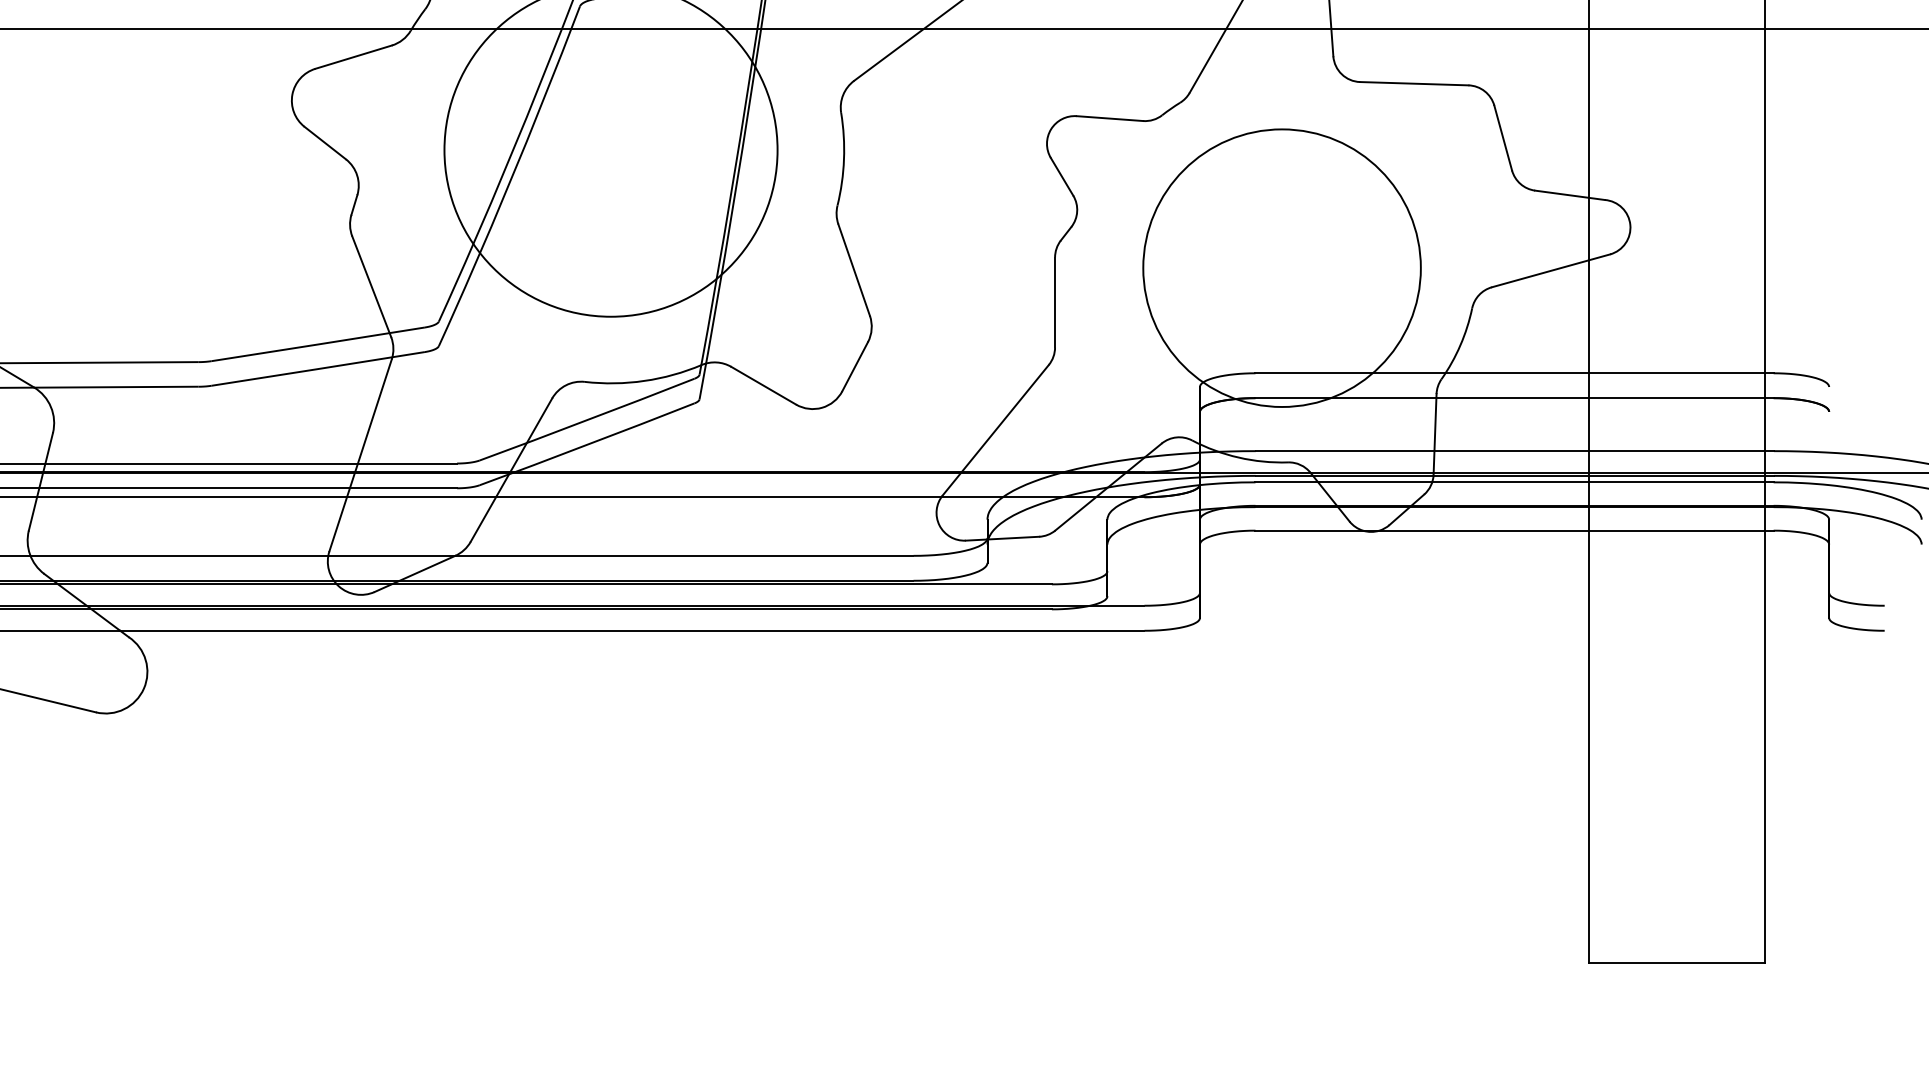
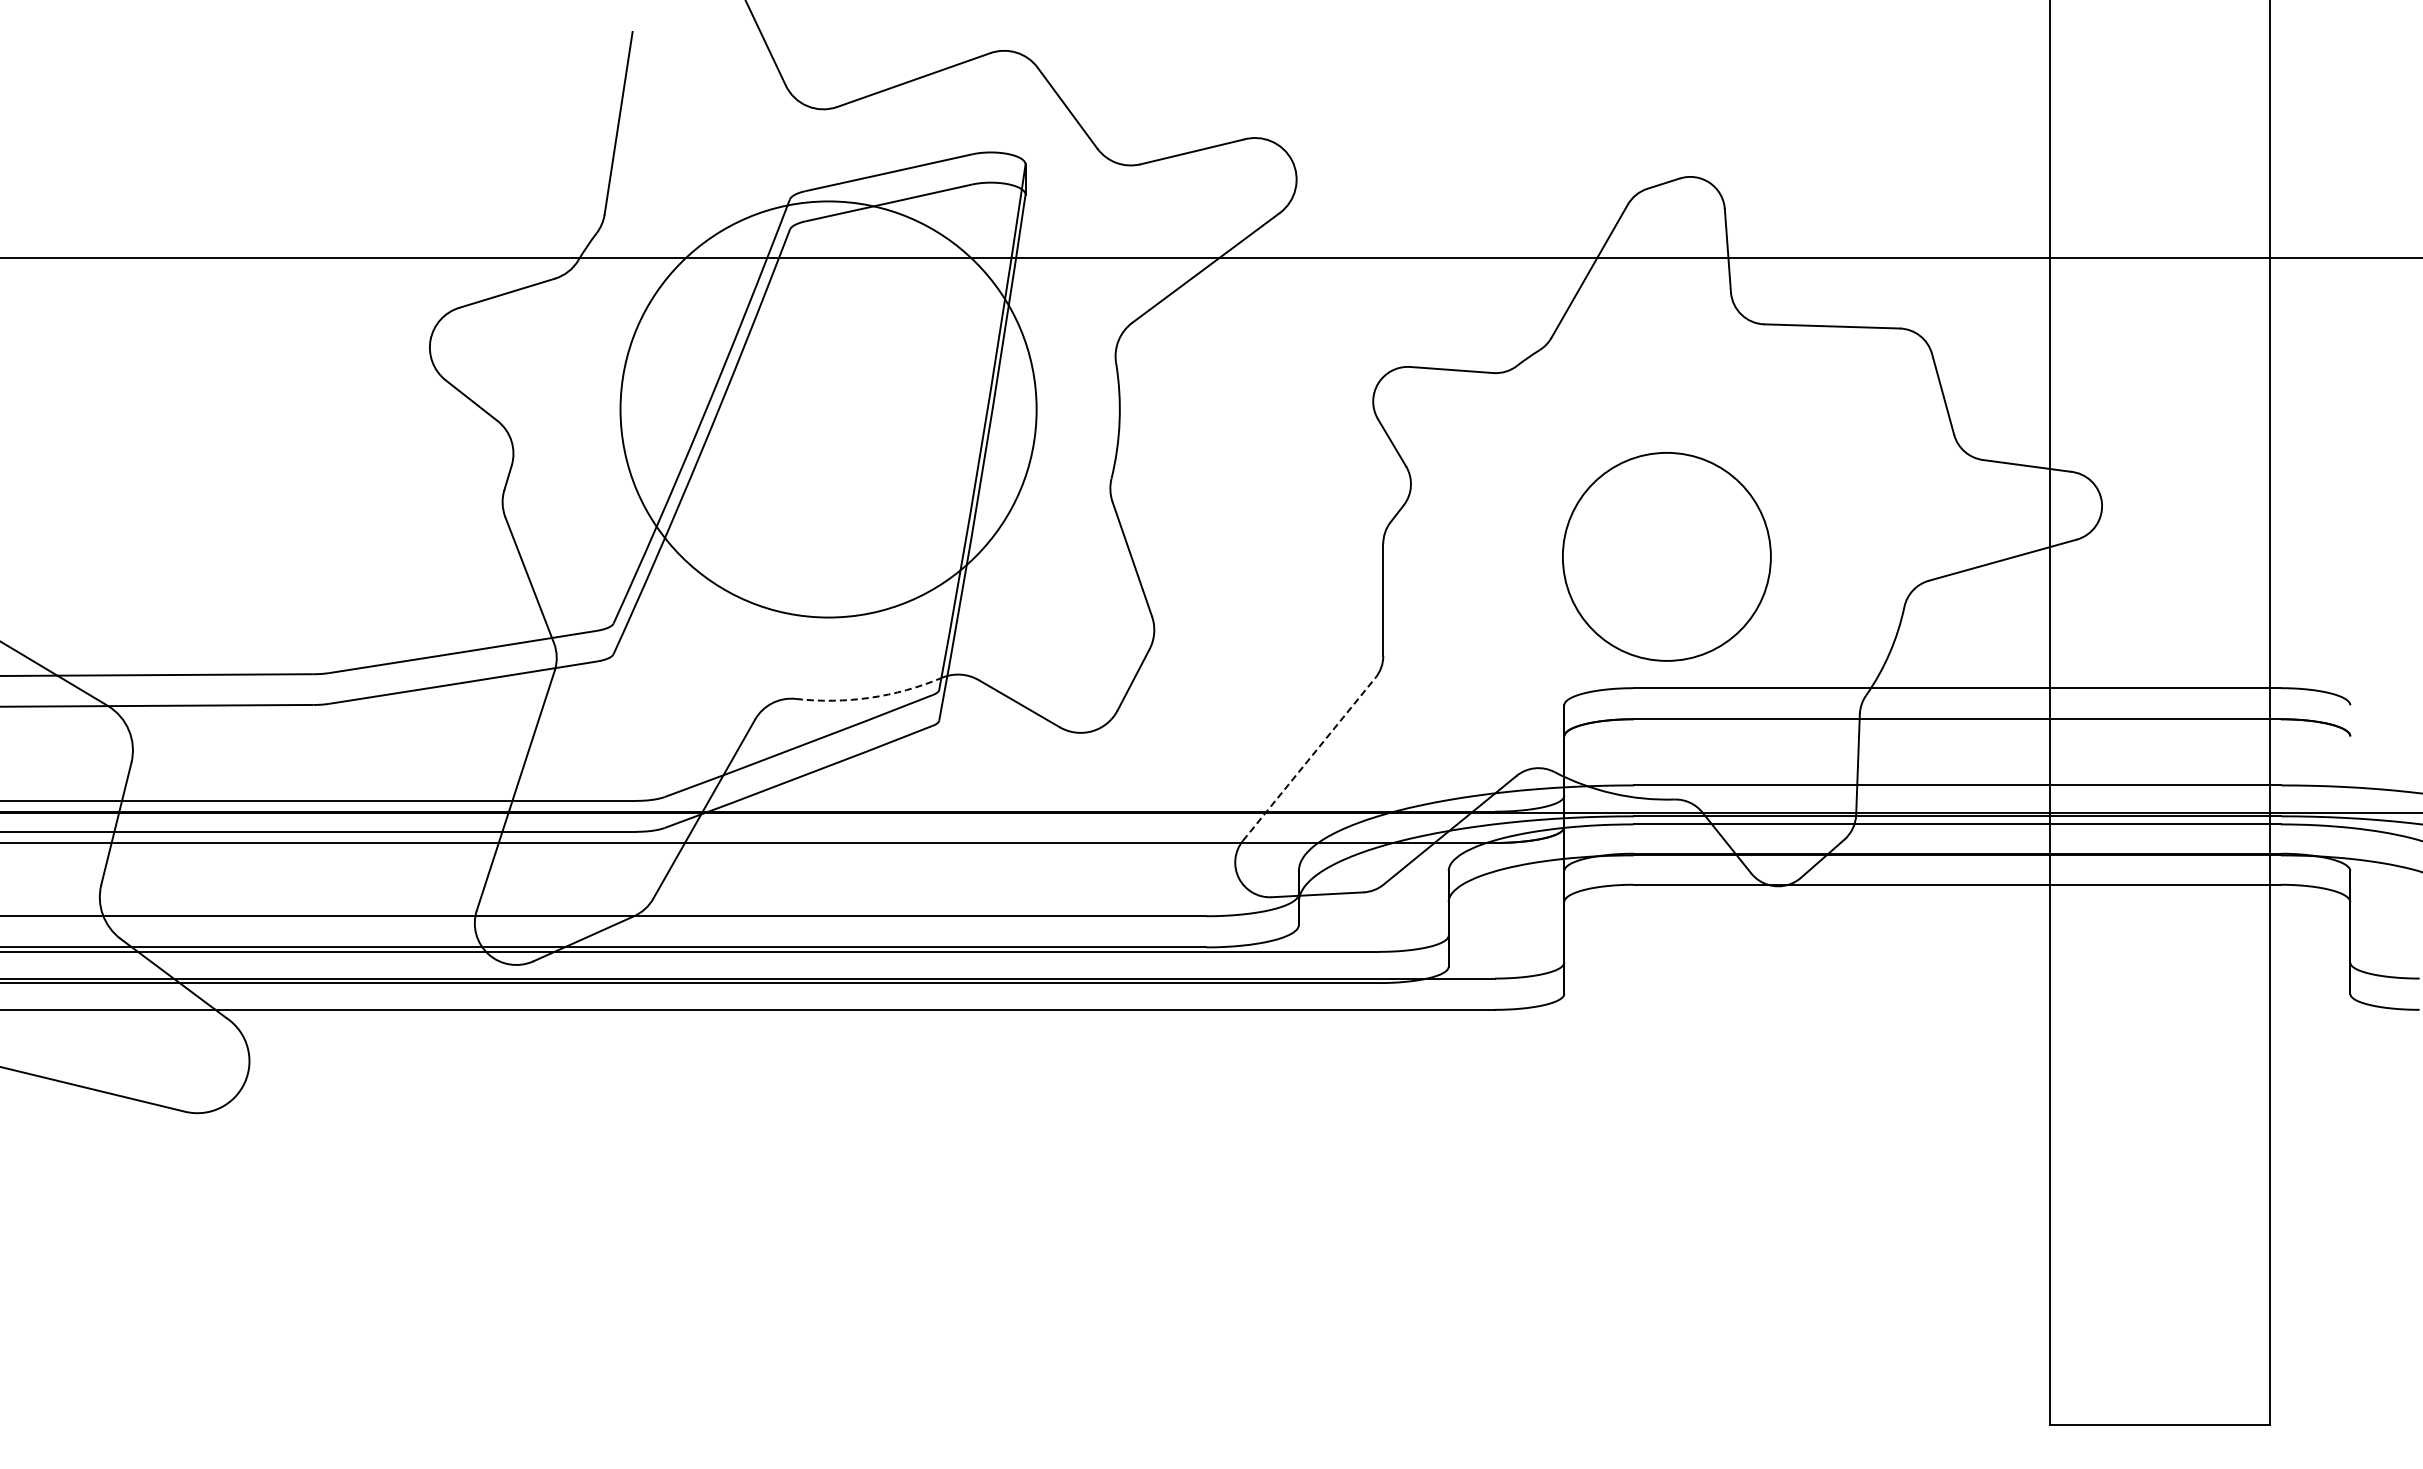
circle: (1281, 267) -> (1666, 556), size x0.6
arc: (644, 380) -> (870, 697), solid -> dashed
line: (995, 430) -> (1309, 759), solid -> dashed

